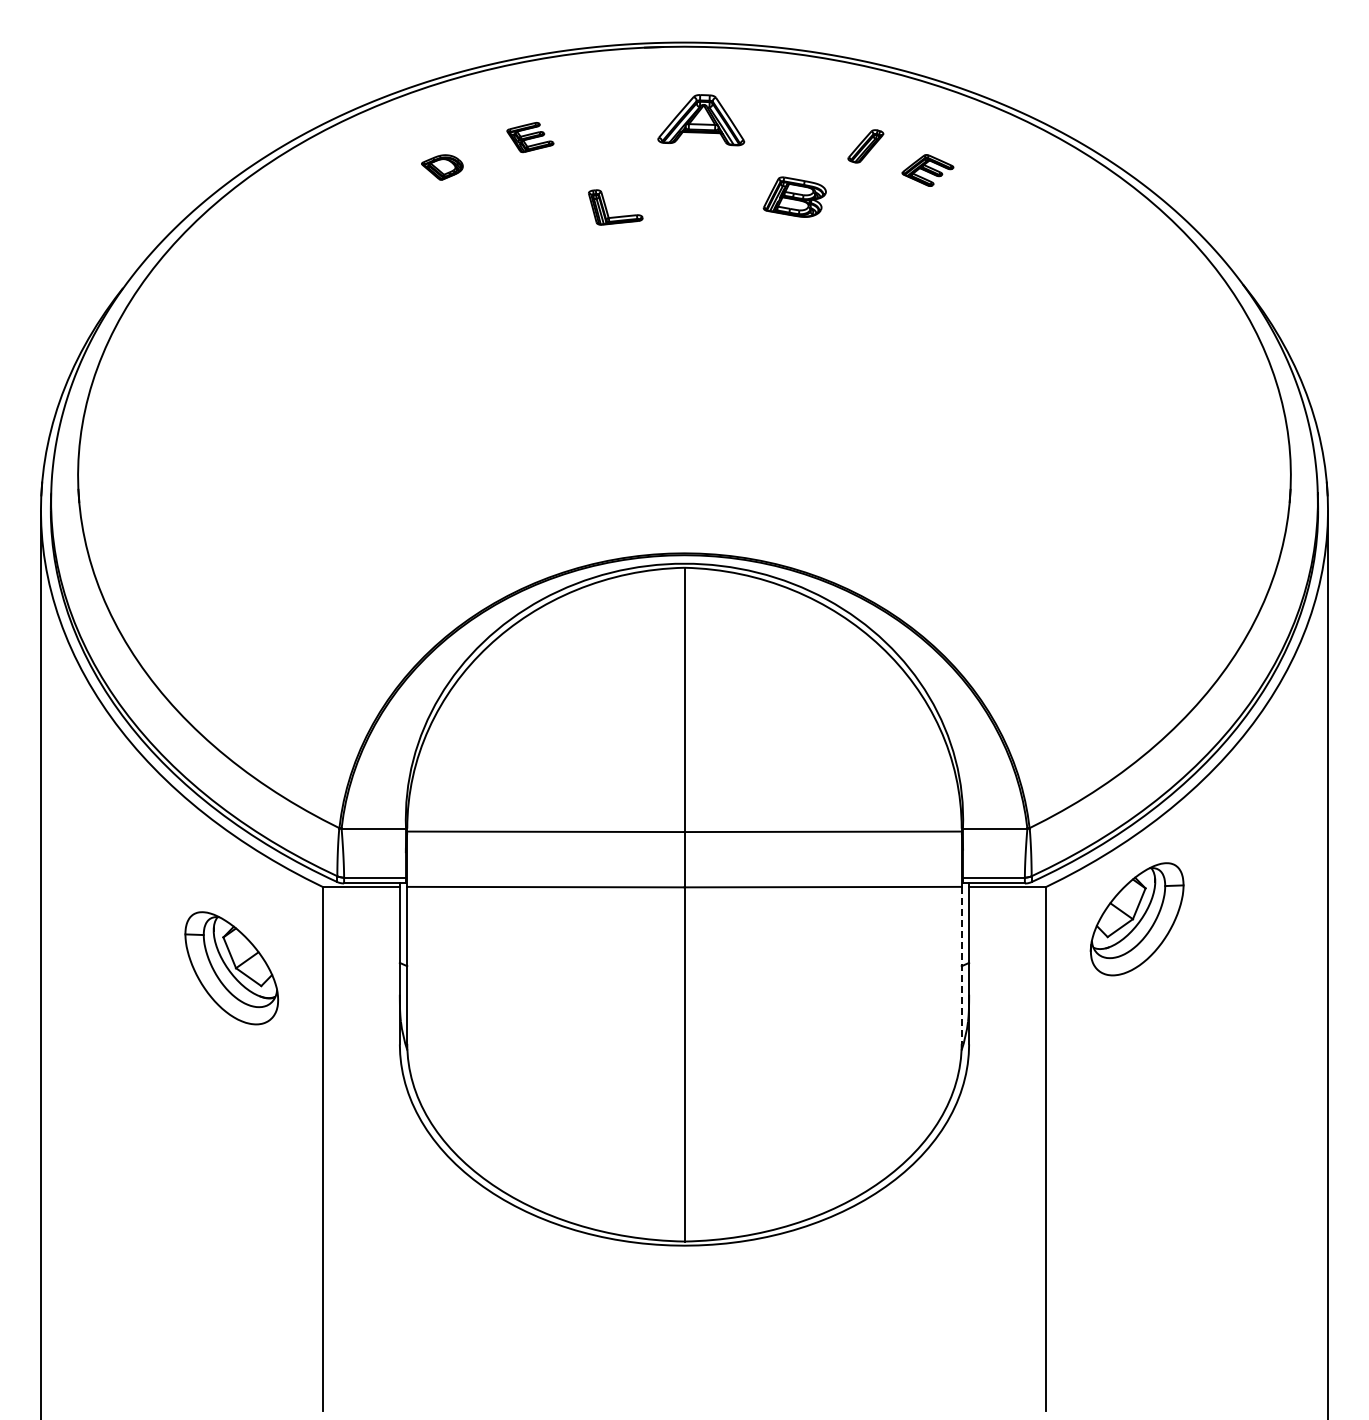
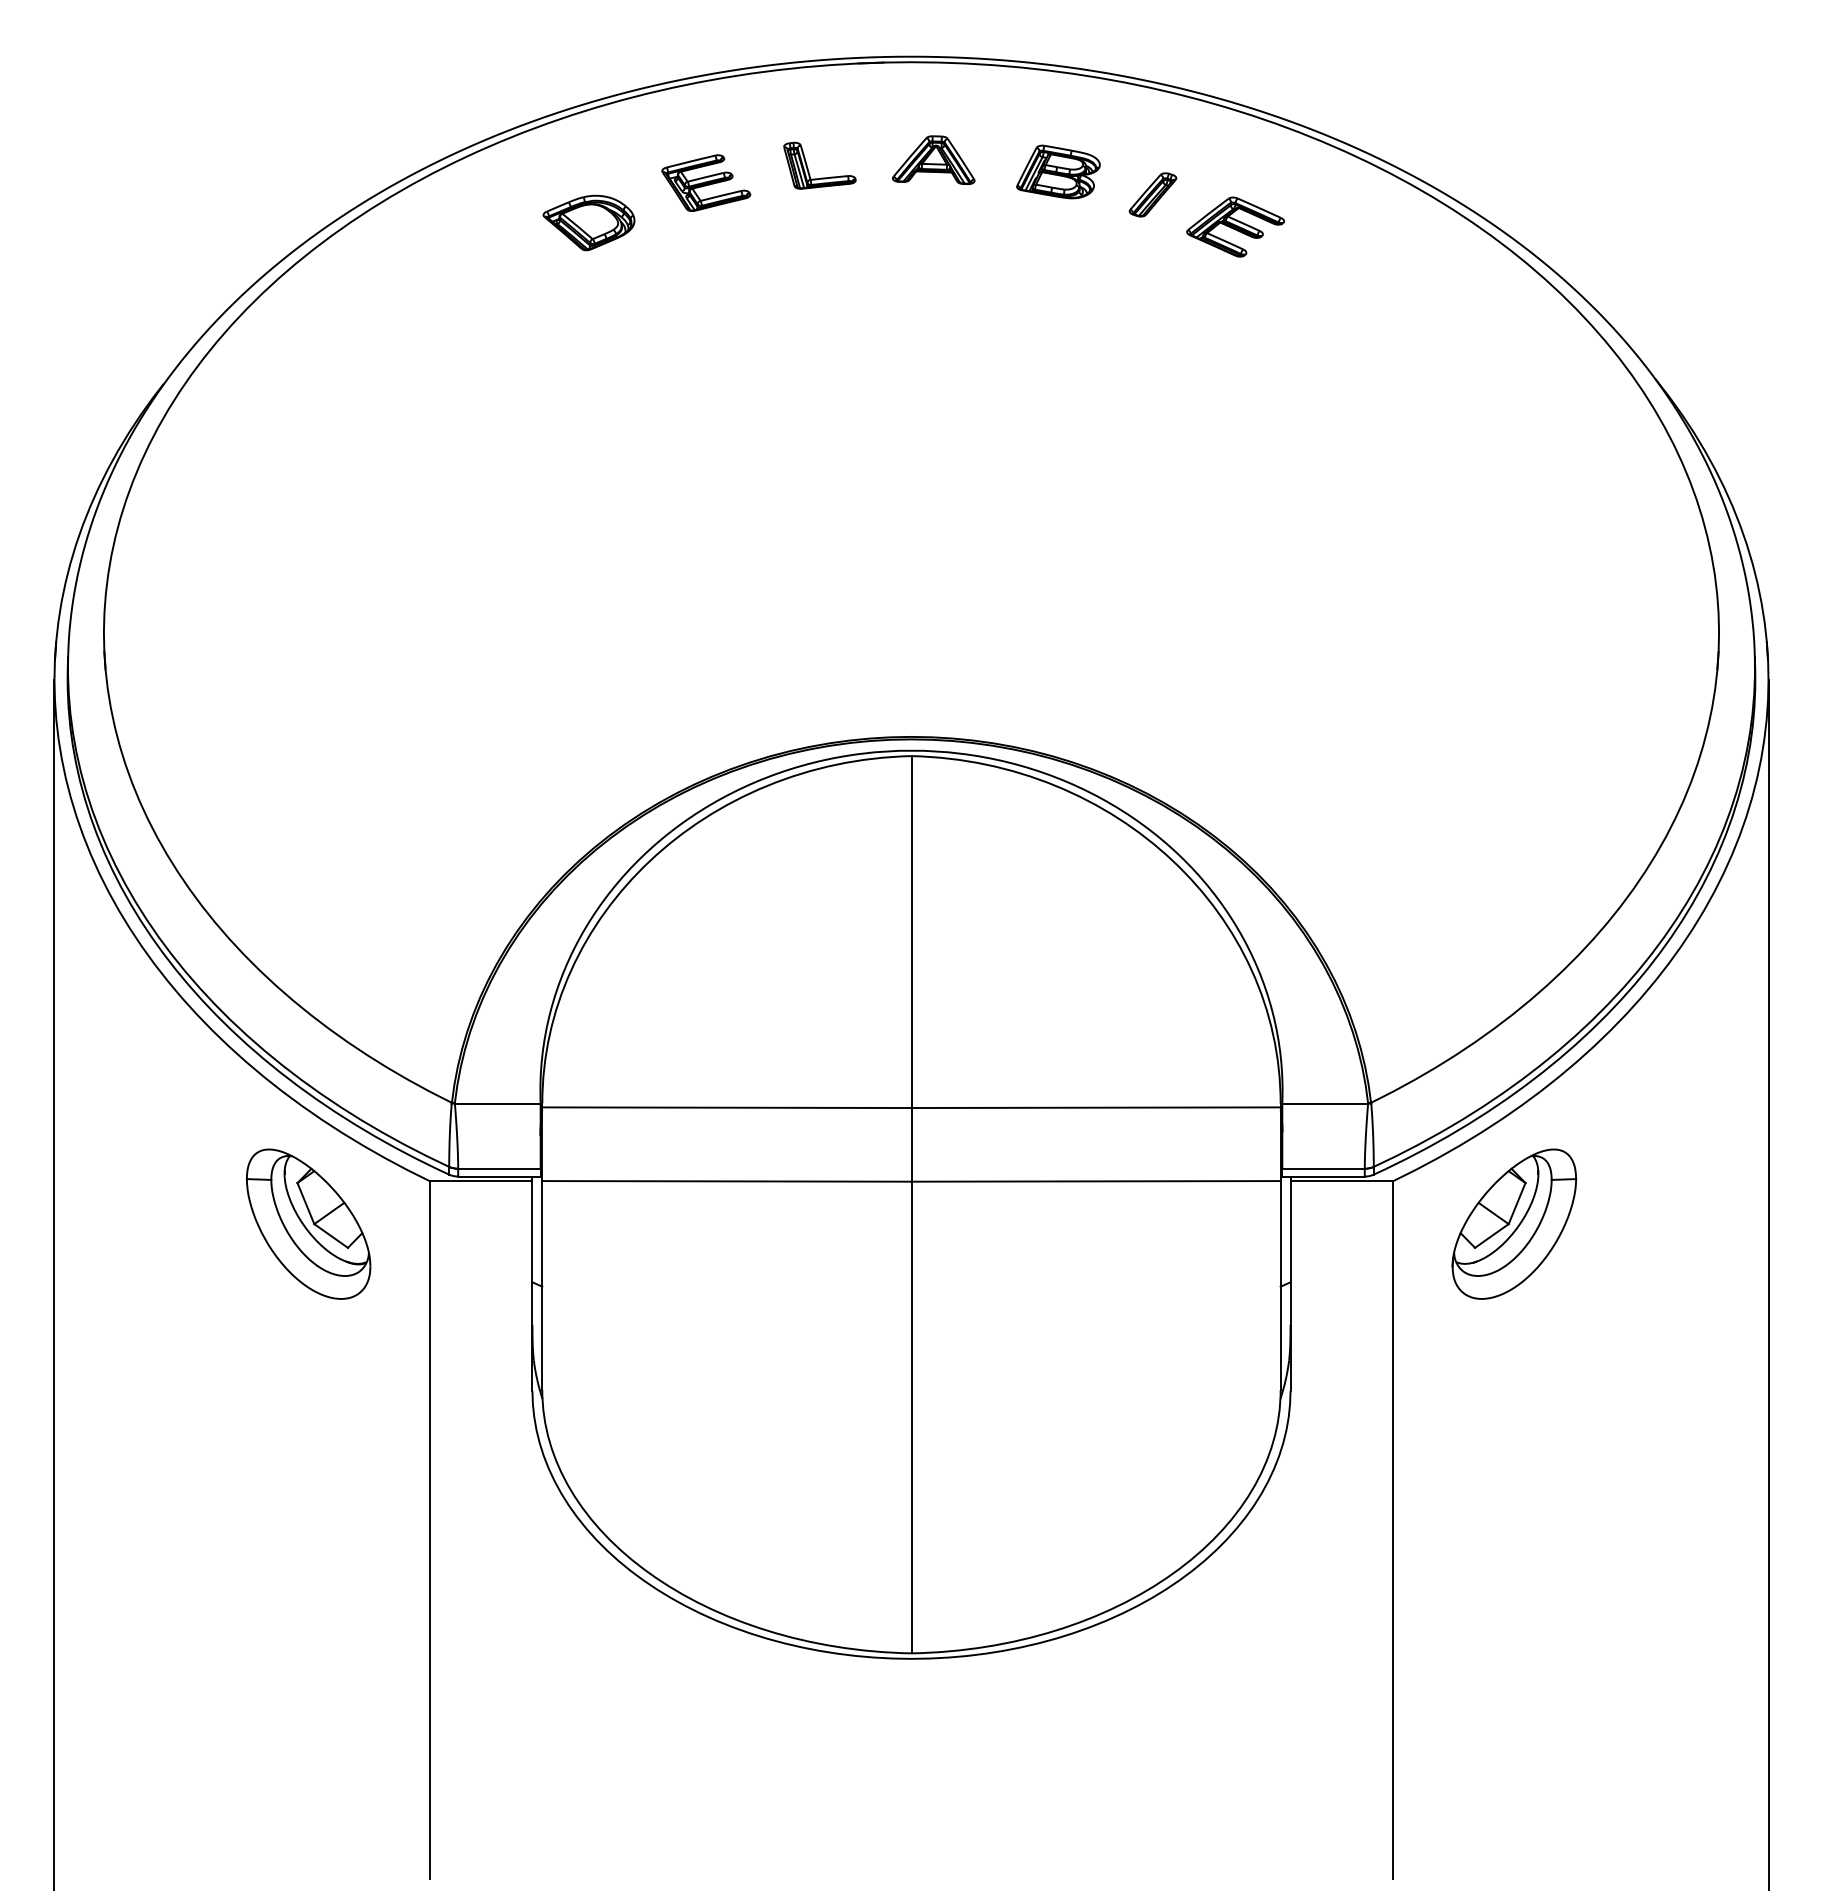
part: (700, 120) -> (932, 160), size x0.71
part: (530, 137) -> (706, 183), size x1.43
part: (442, 167) -> (589, 223), size x1.67
part: (927, 170) -> (1235, 227), size x1.43
part: (794, 196) -> (1057, 171), moved
part: (607, 209) -> (808, 168), moved
line: (961, 965) -> (1280, 1285), dashed -> solid
part: (231, 968) -> (308, 1224), moved

